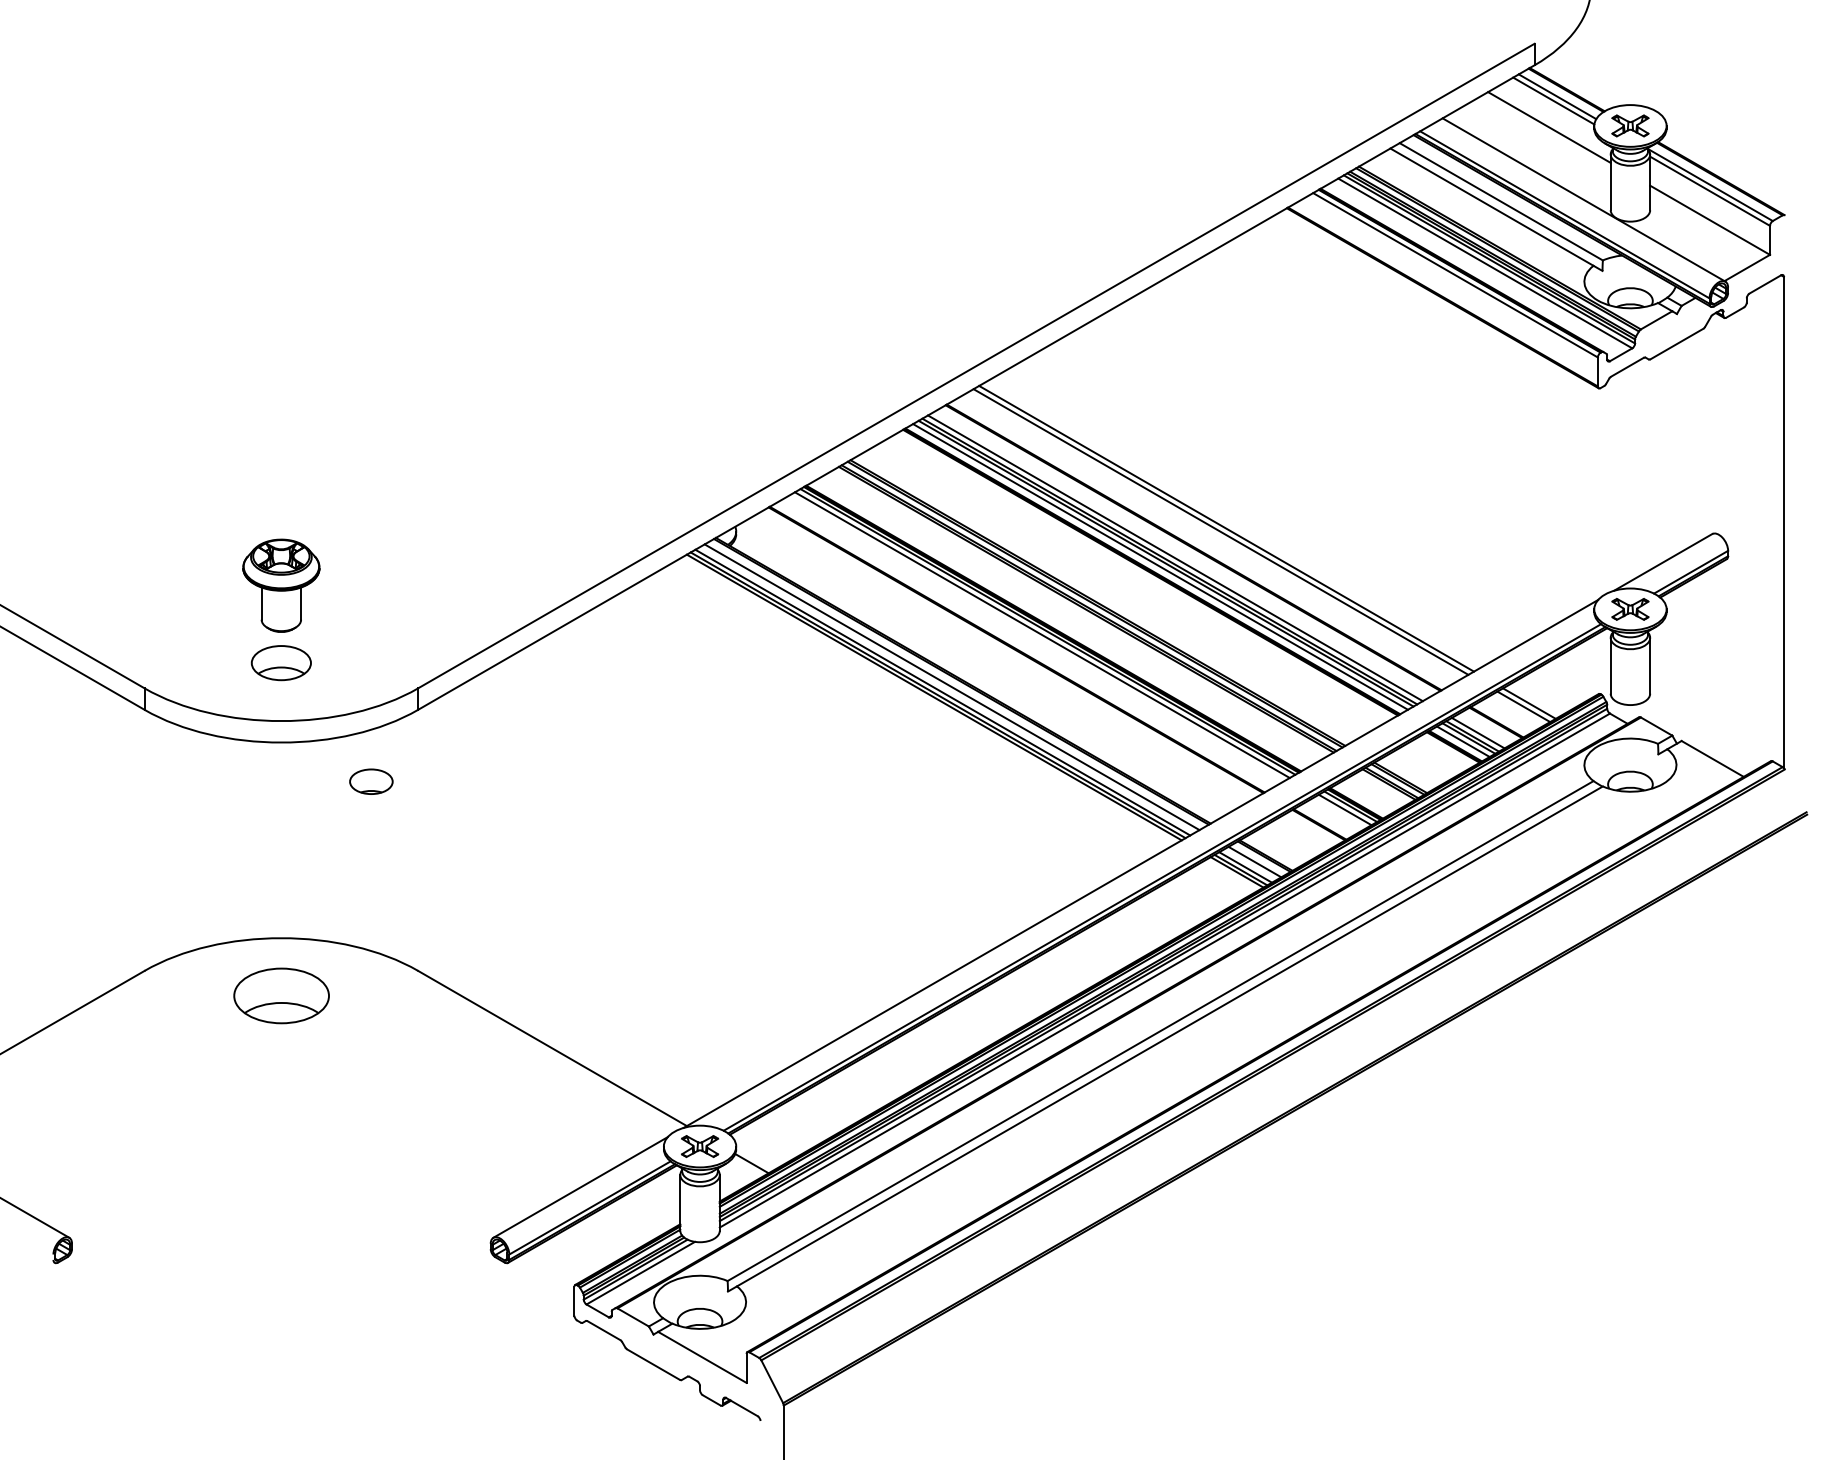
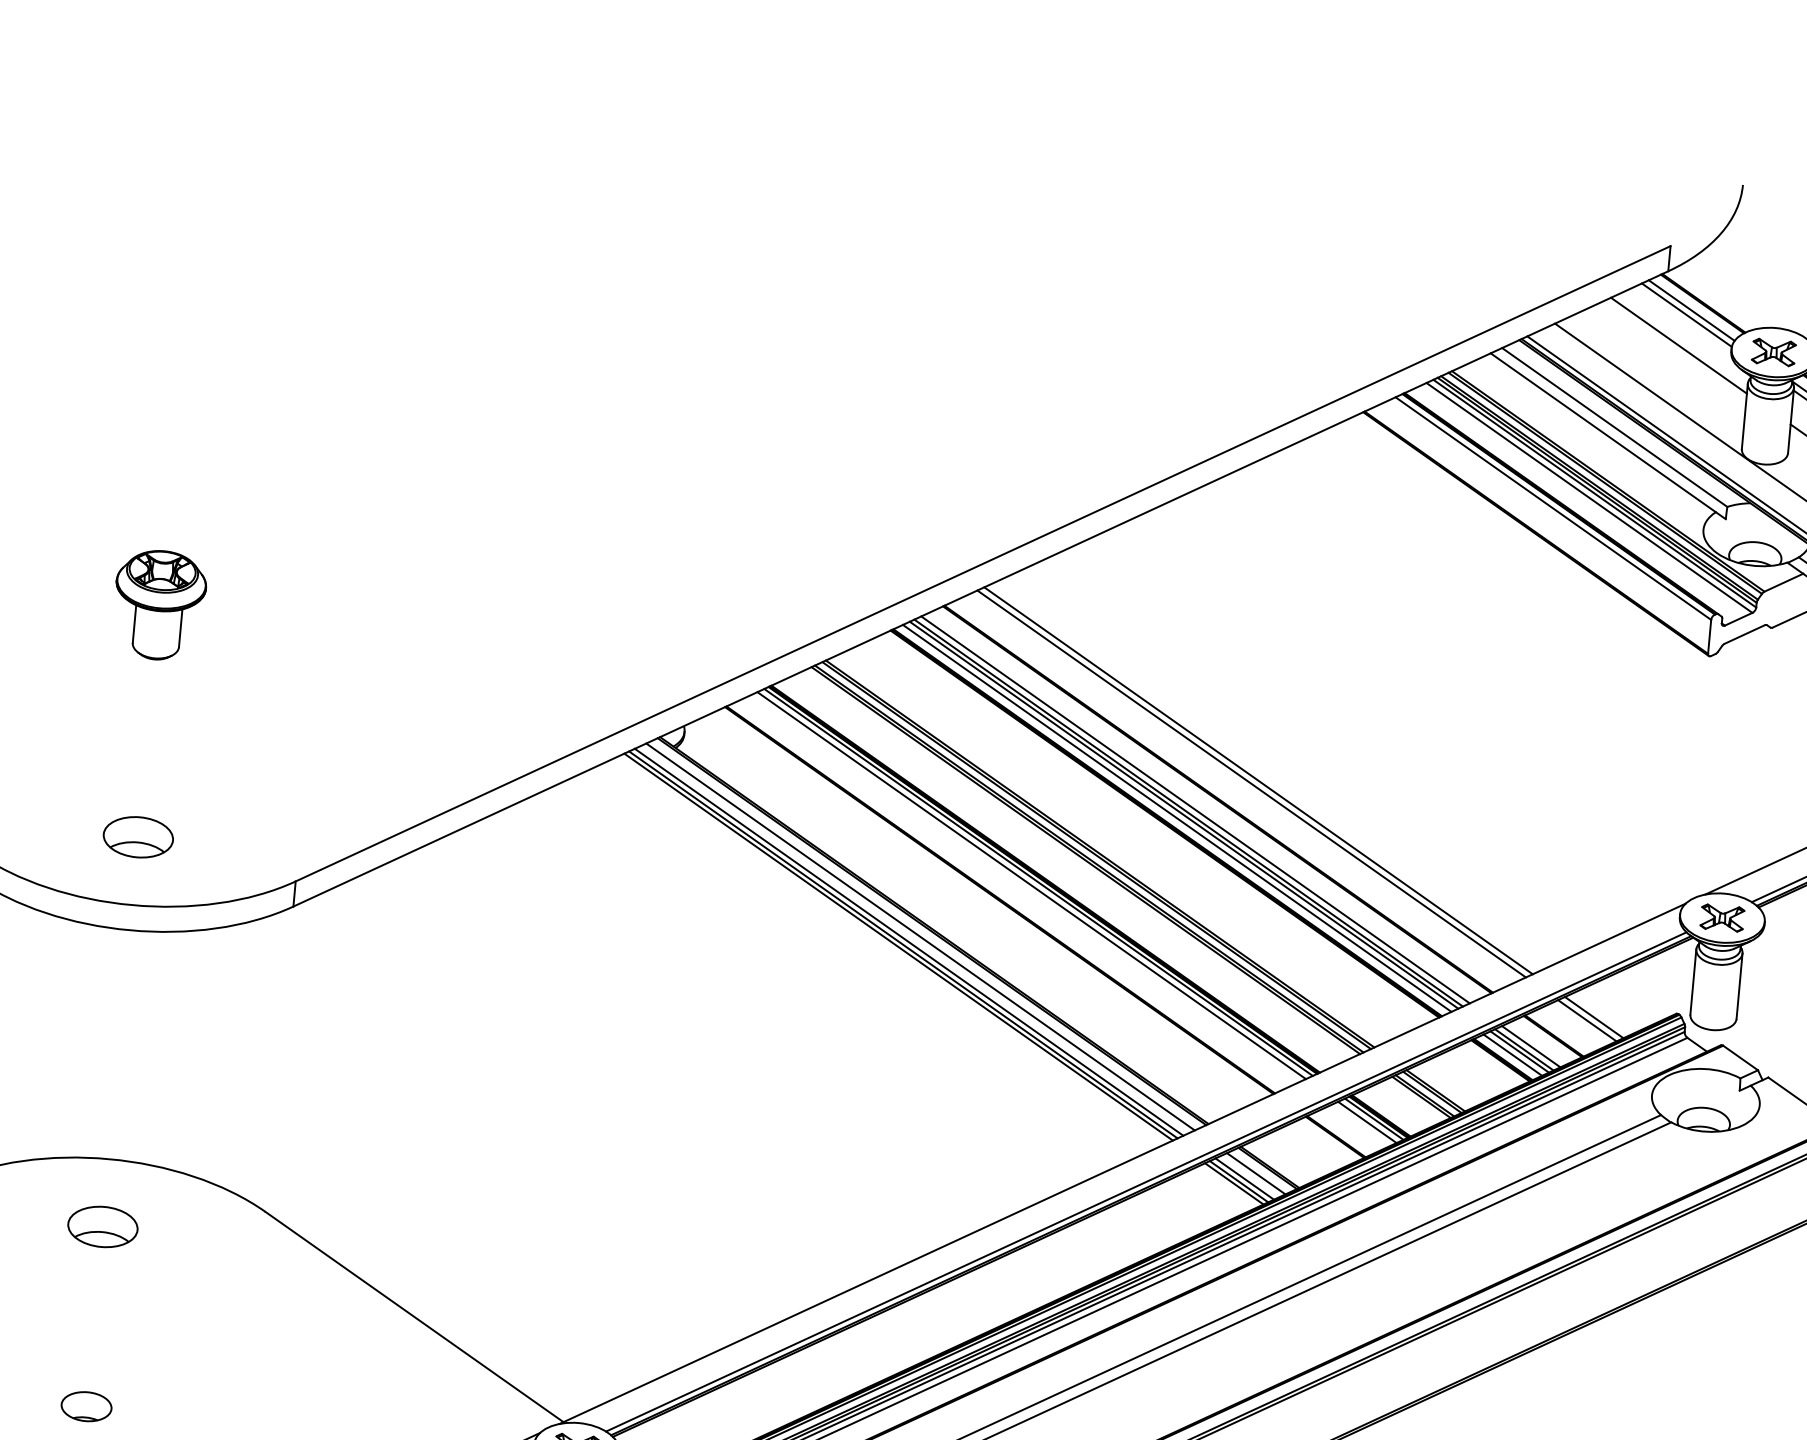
part: (281, 585) -> (159, 604), moved
part: (371, 781) -> (86, 1406), moved
part: (280, 996) -> (101, 1227), size x0.62

